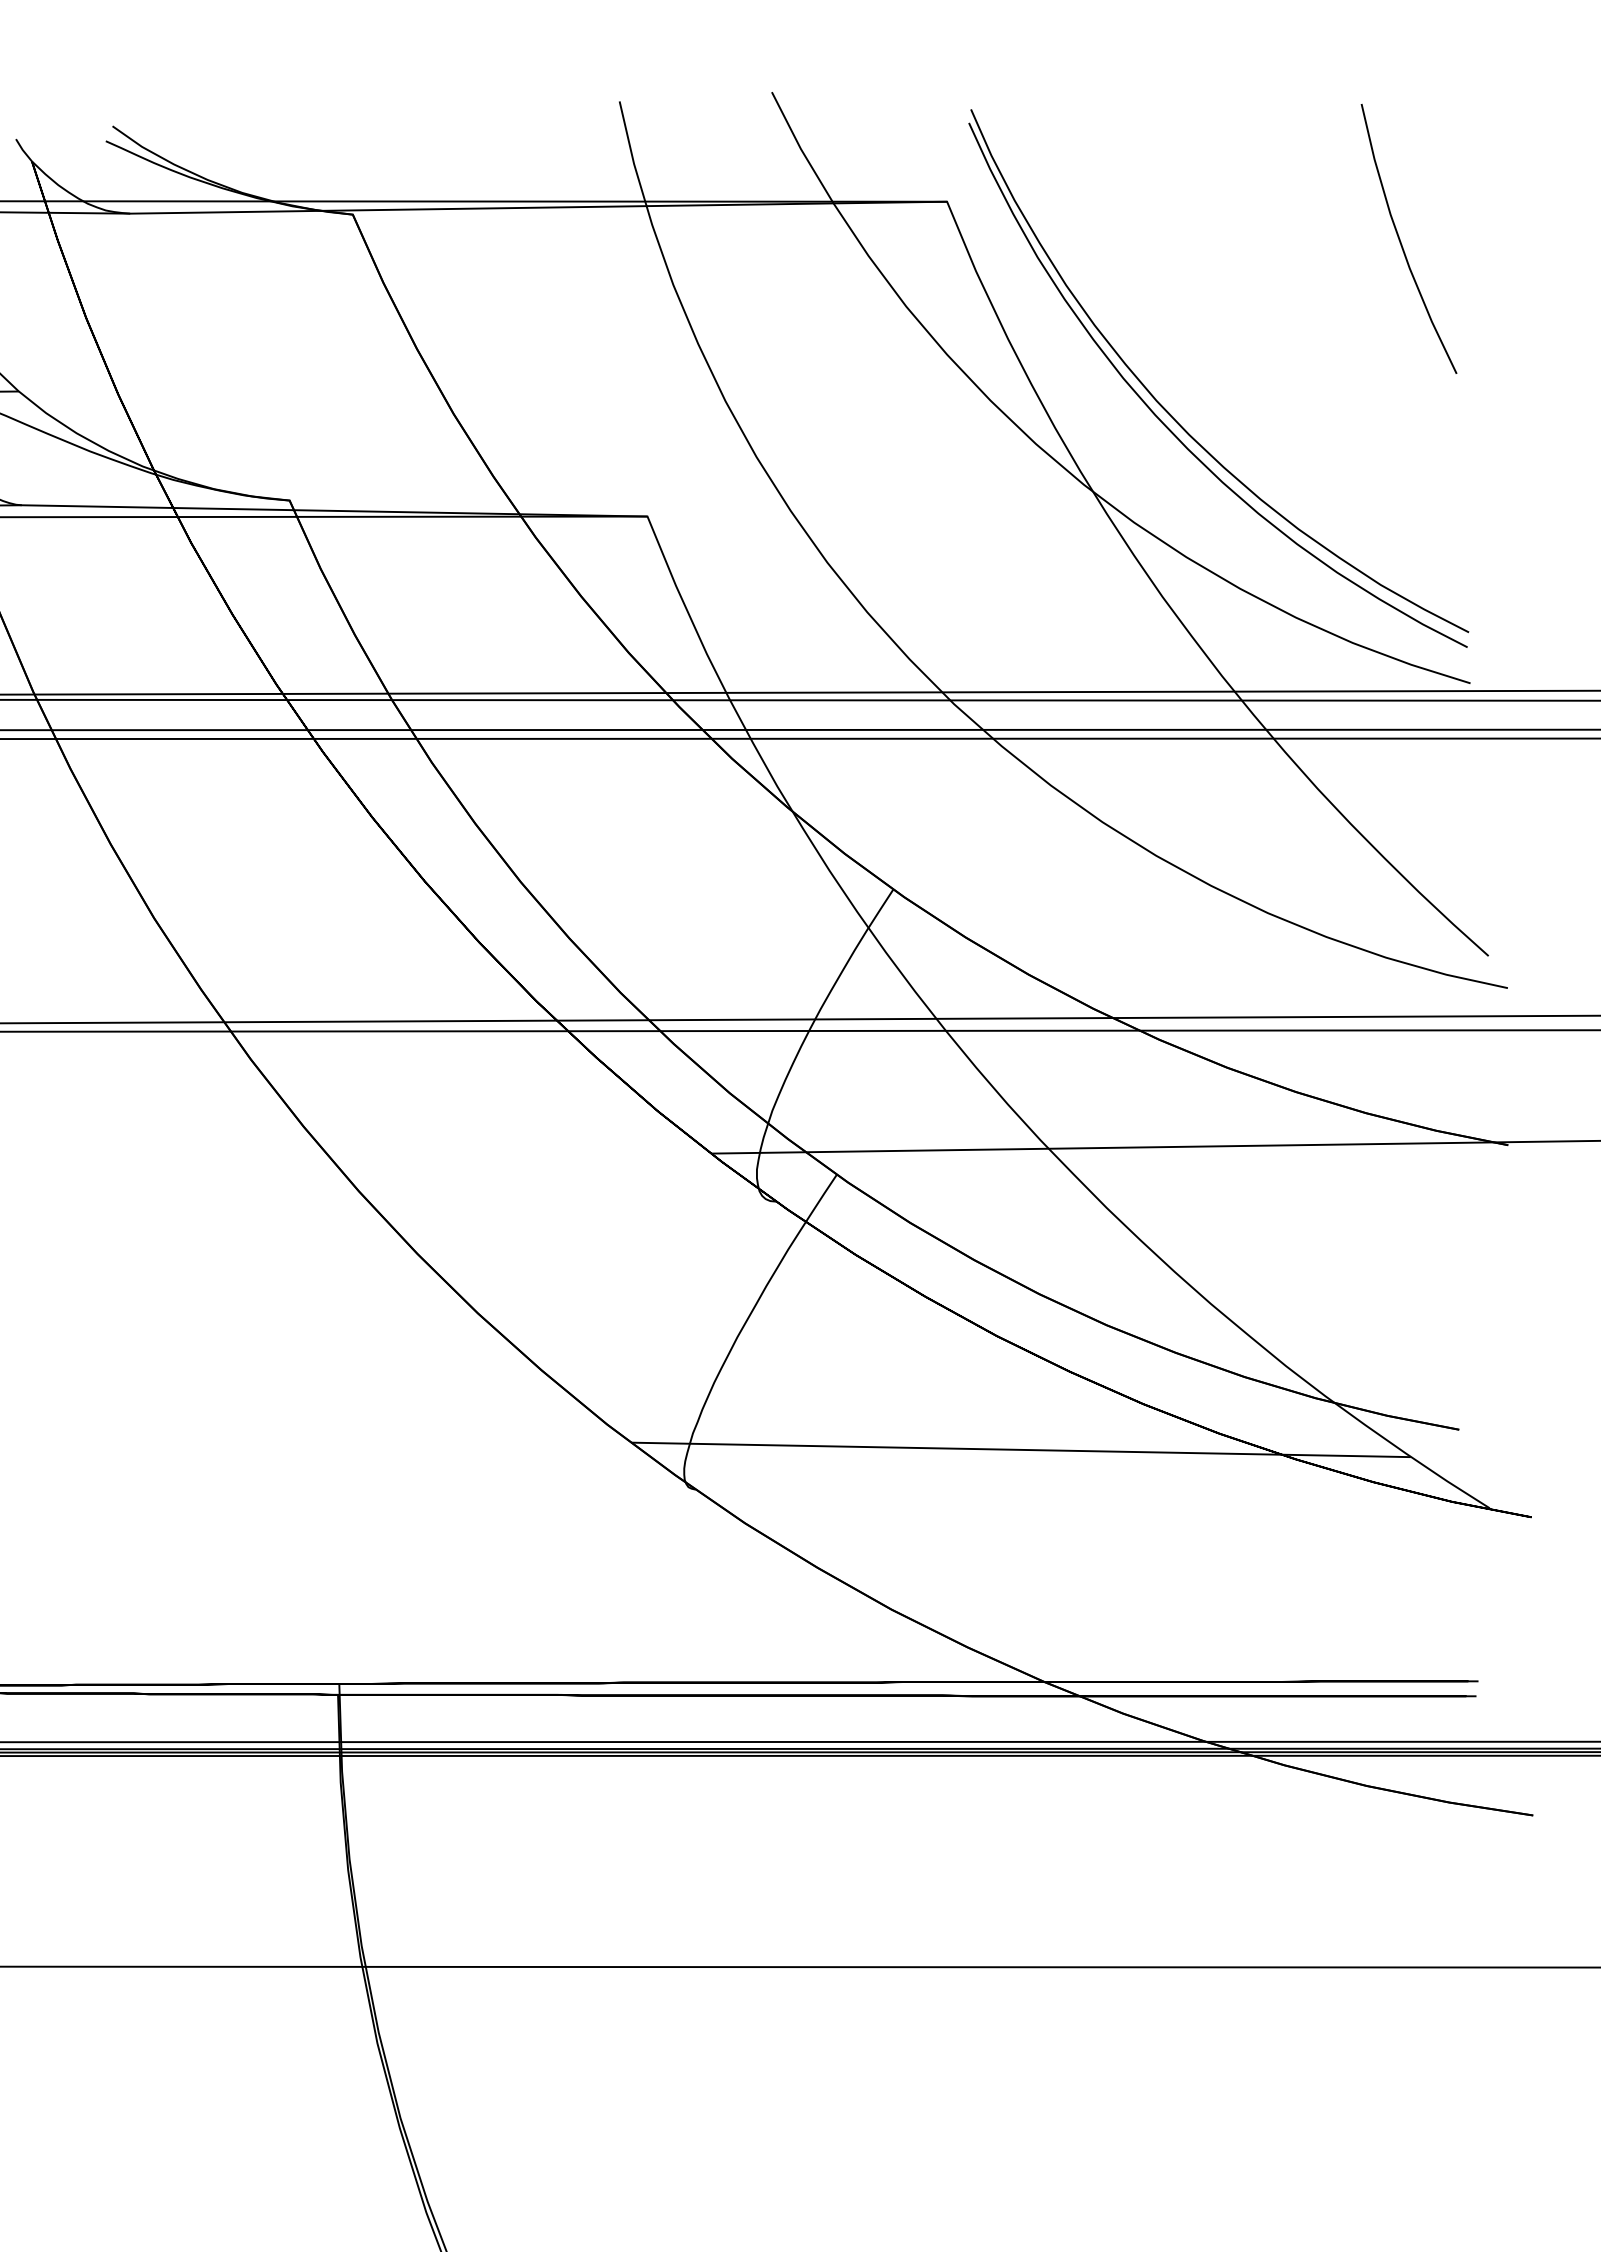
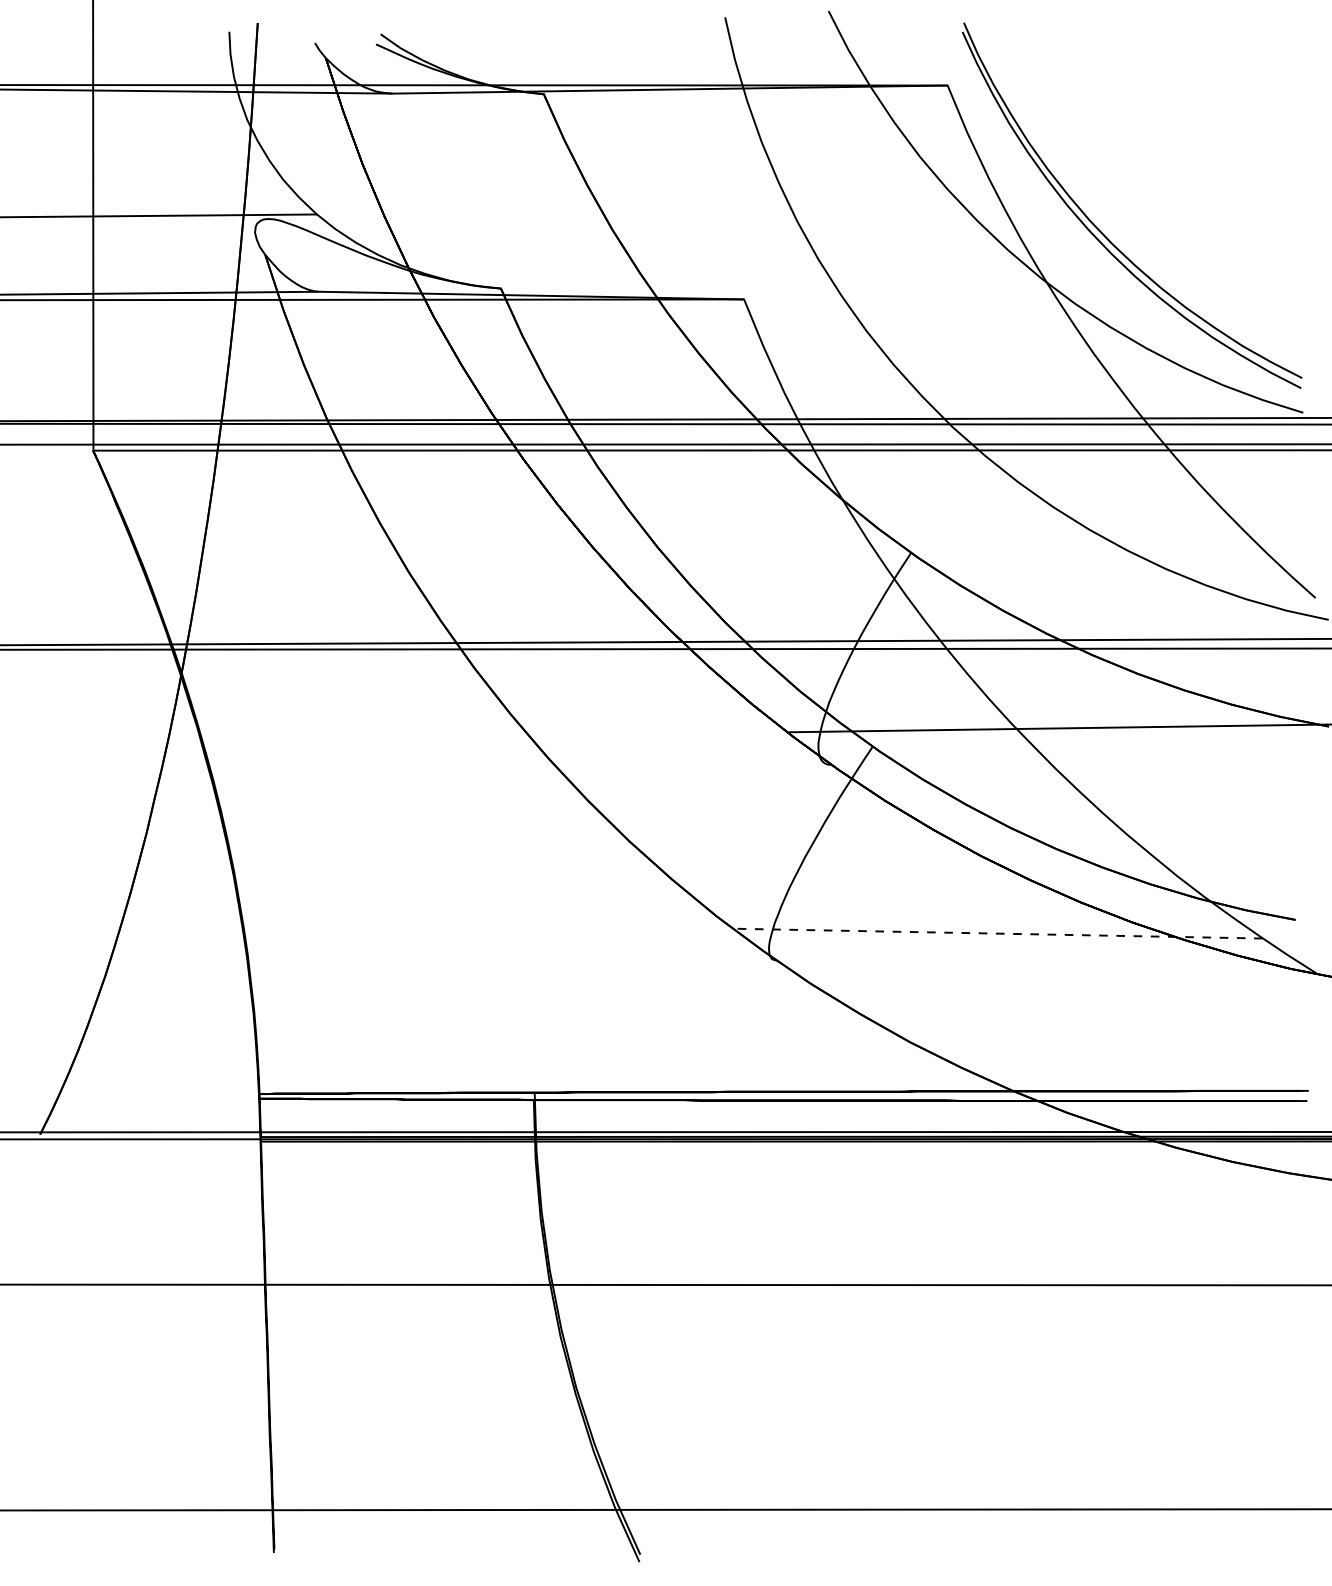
curve: (1401, 239) -> (1256, 111), removed
line: (1020, 1449) -> (997, 933), solid -> dashed

